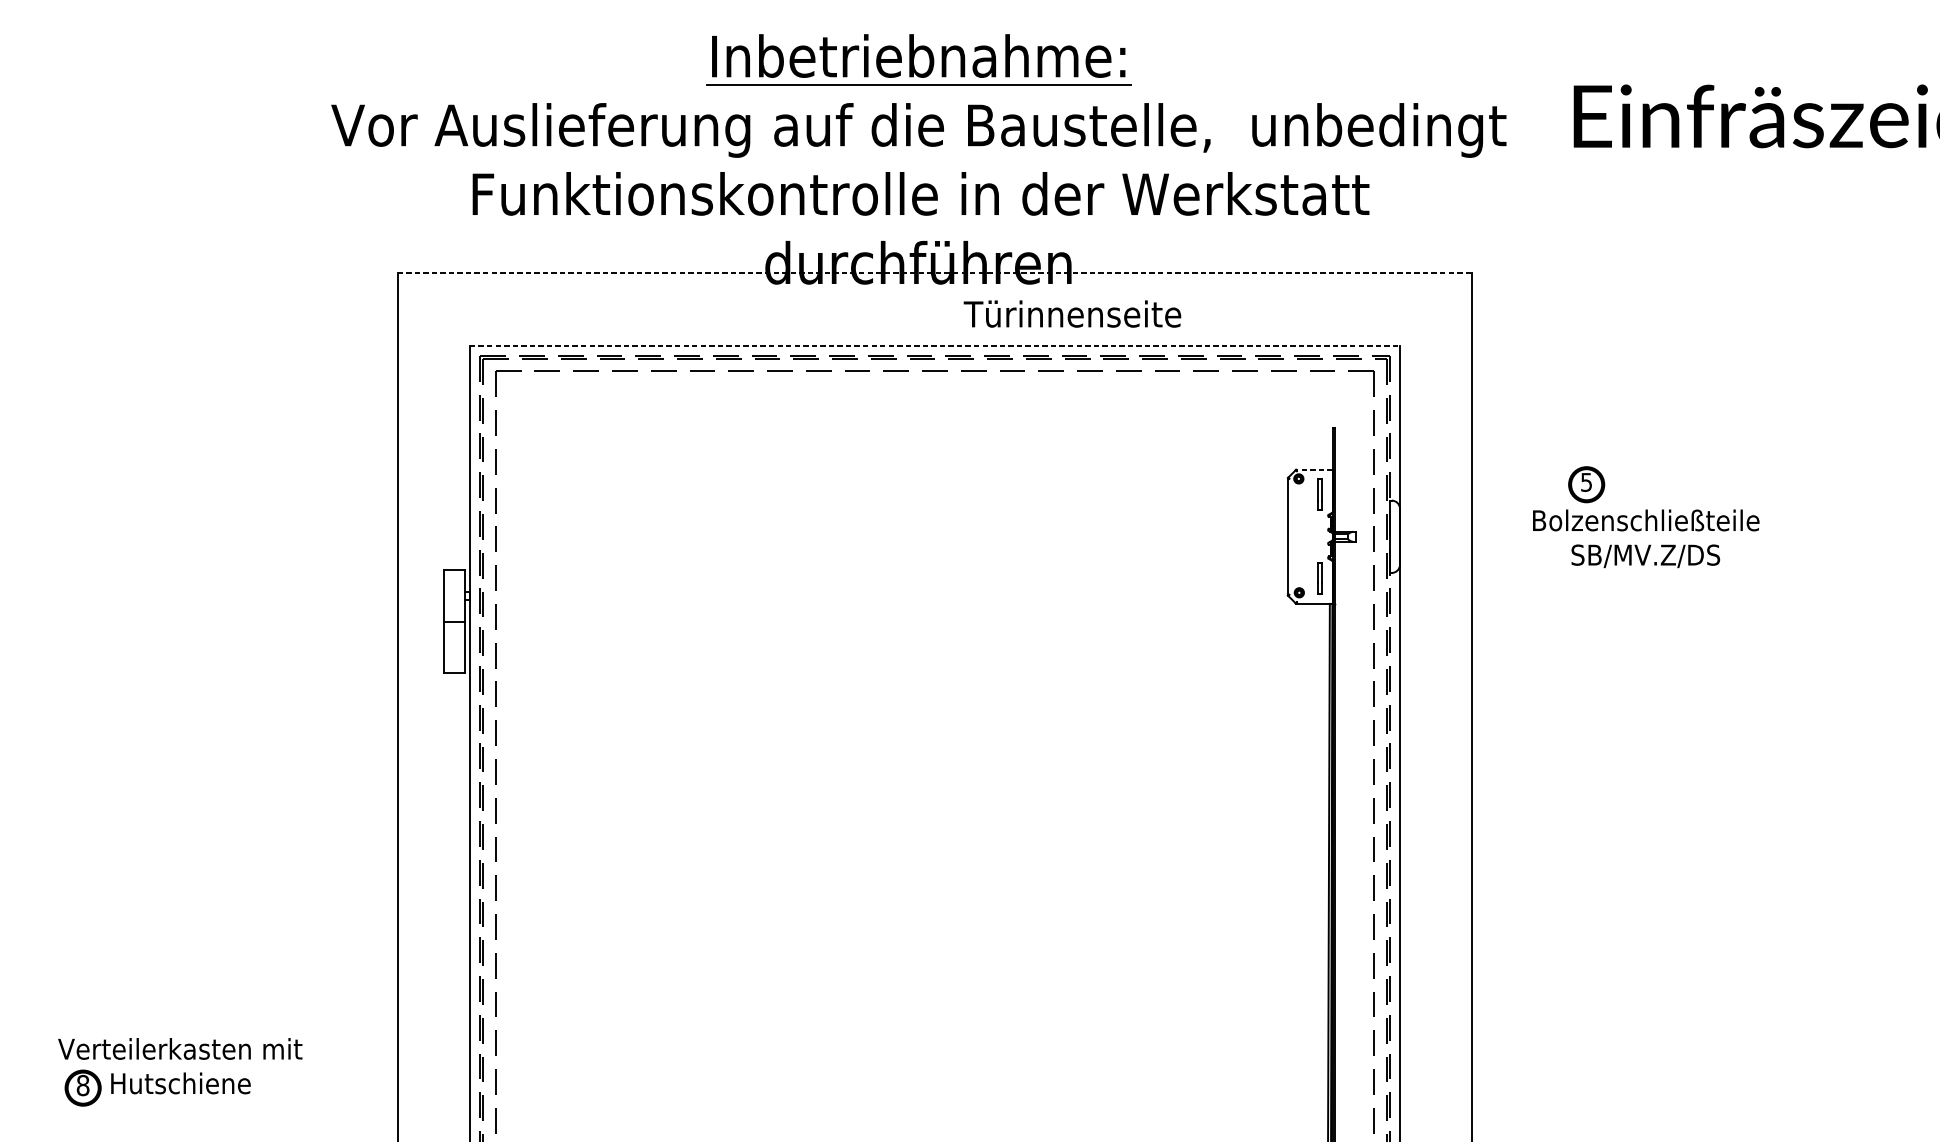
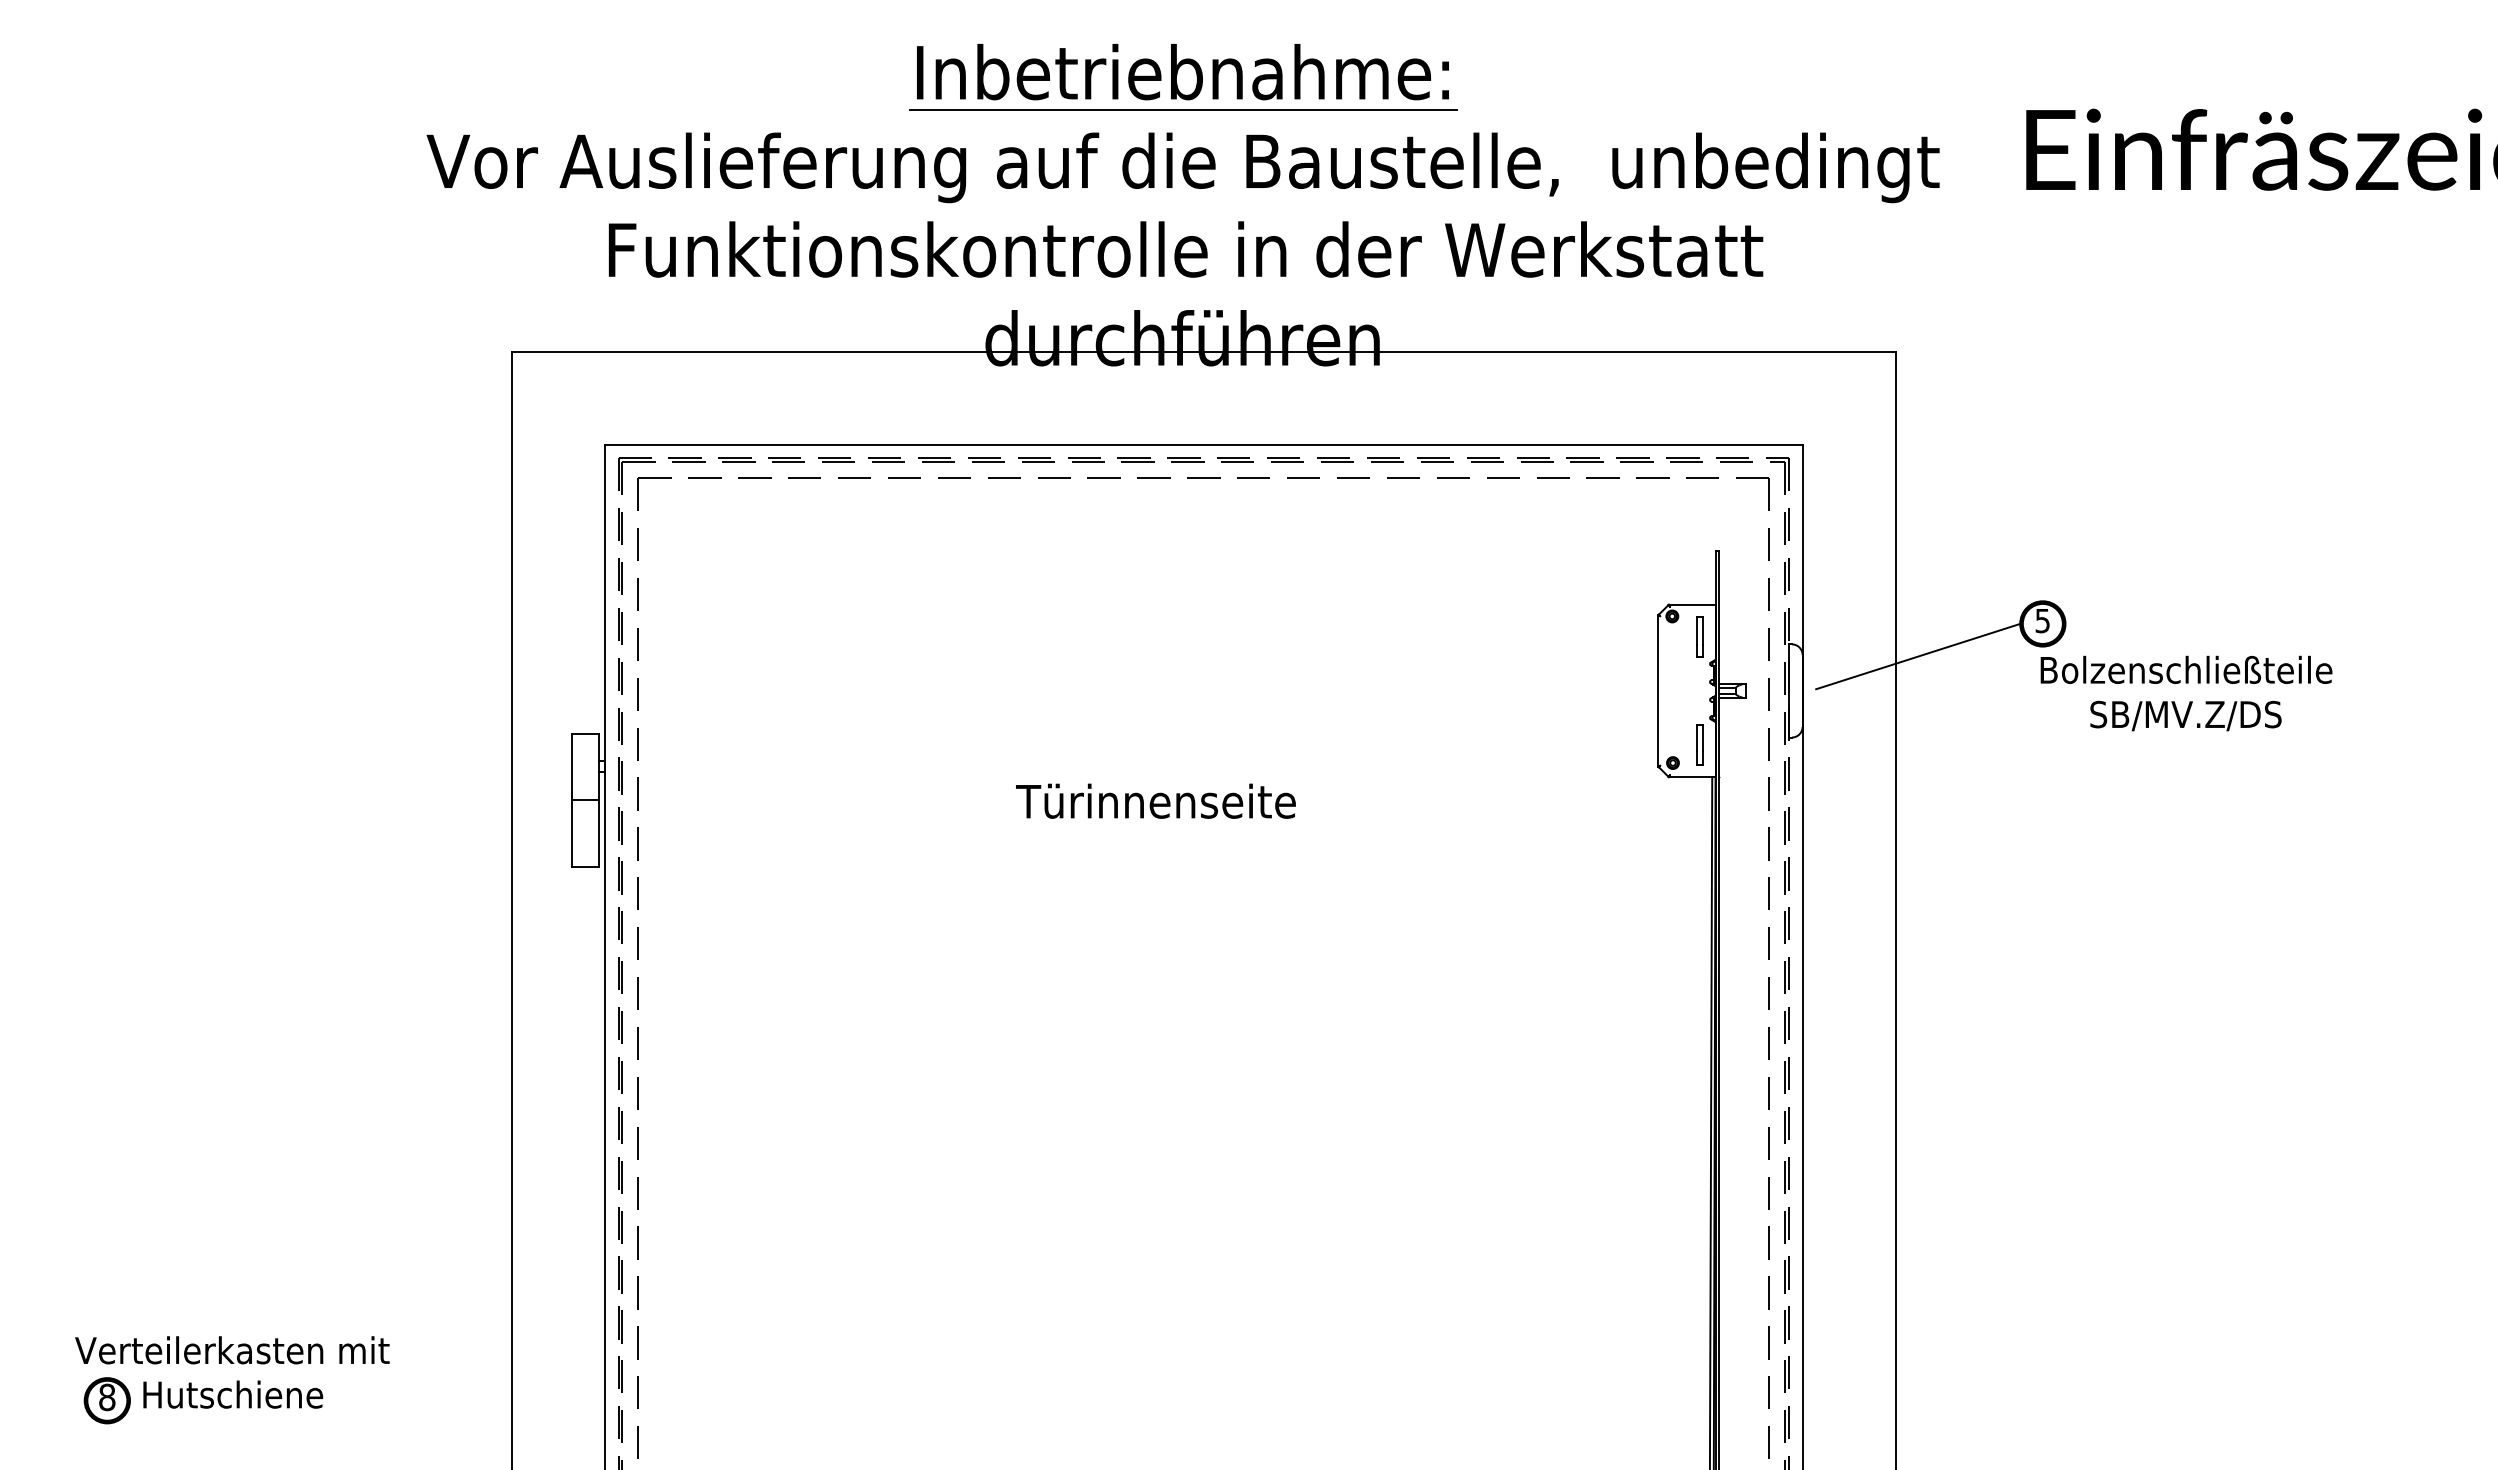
line: (934, 273) -> (1203, 351), dashed -> solid
text: (1072, 313) -> (1155, 800), moved
line: (934, 345) -> (1203, 444), dashed -> solid
line: (1314, 469) -> (1692, 604), dashed -> solid
line: (1490, 510) -> (1918, 656), added
text: (1646, 538) -> (2186, 693), moved

